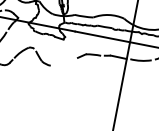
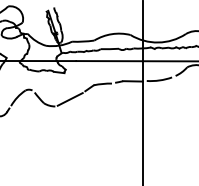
line: (63, 62) -> (69, 99), added

